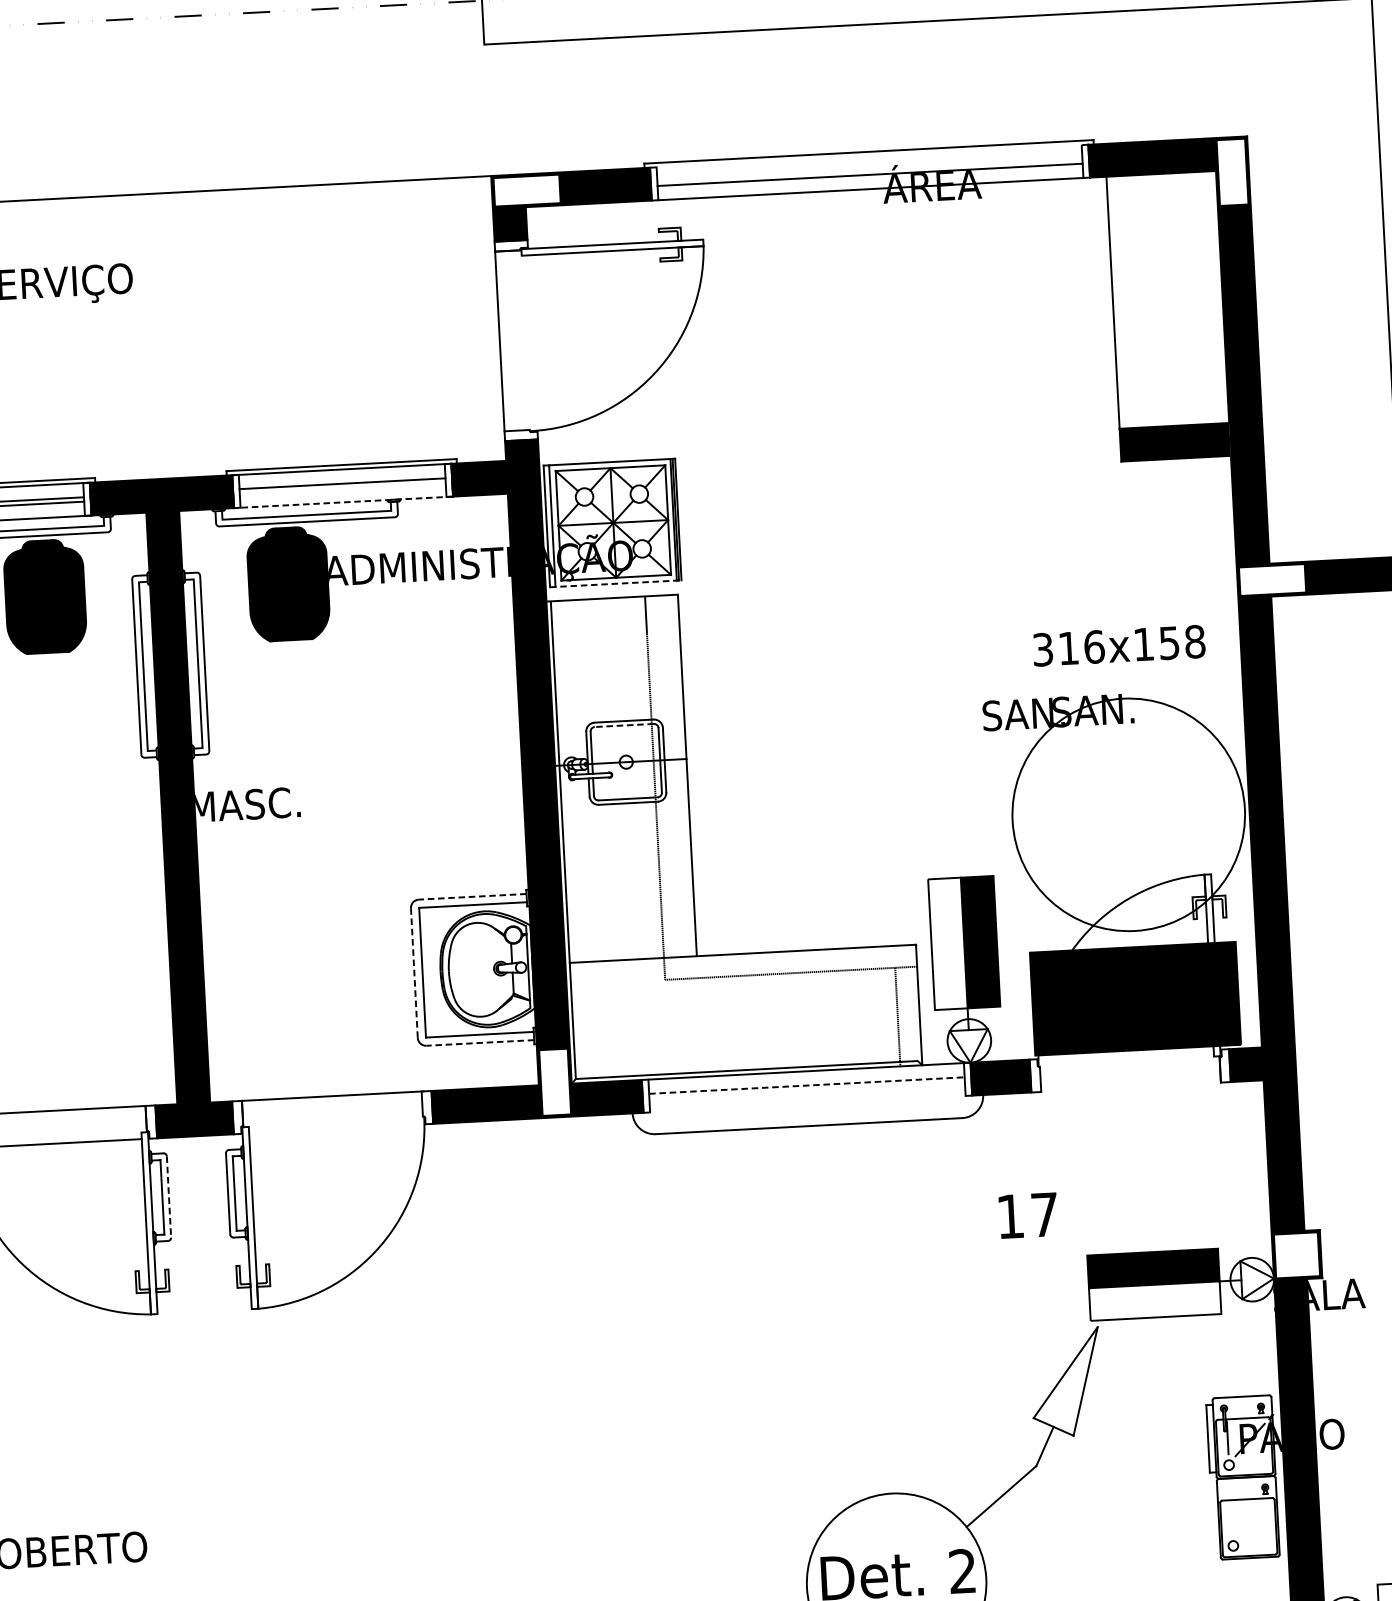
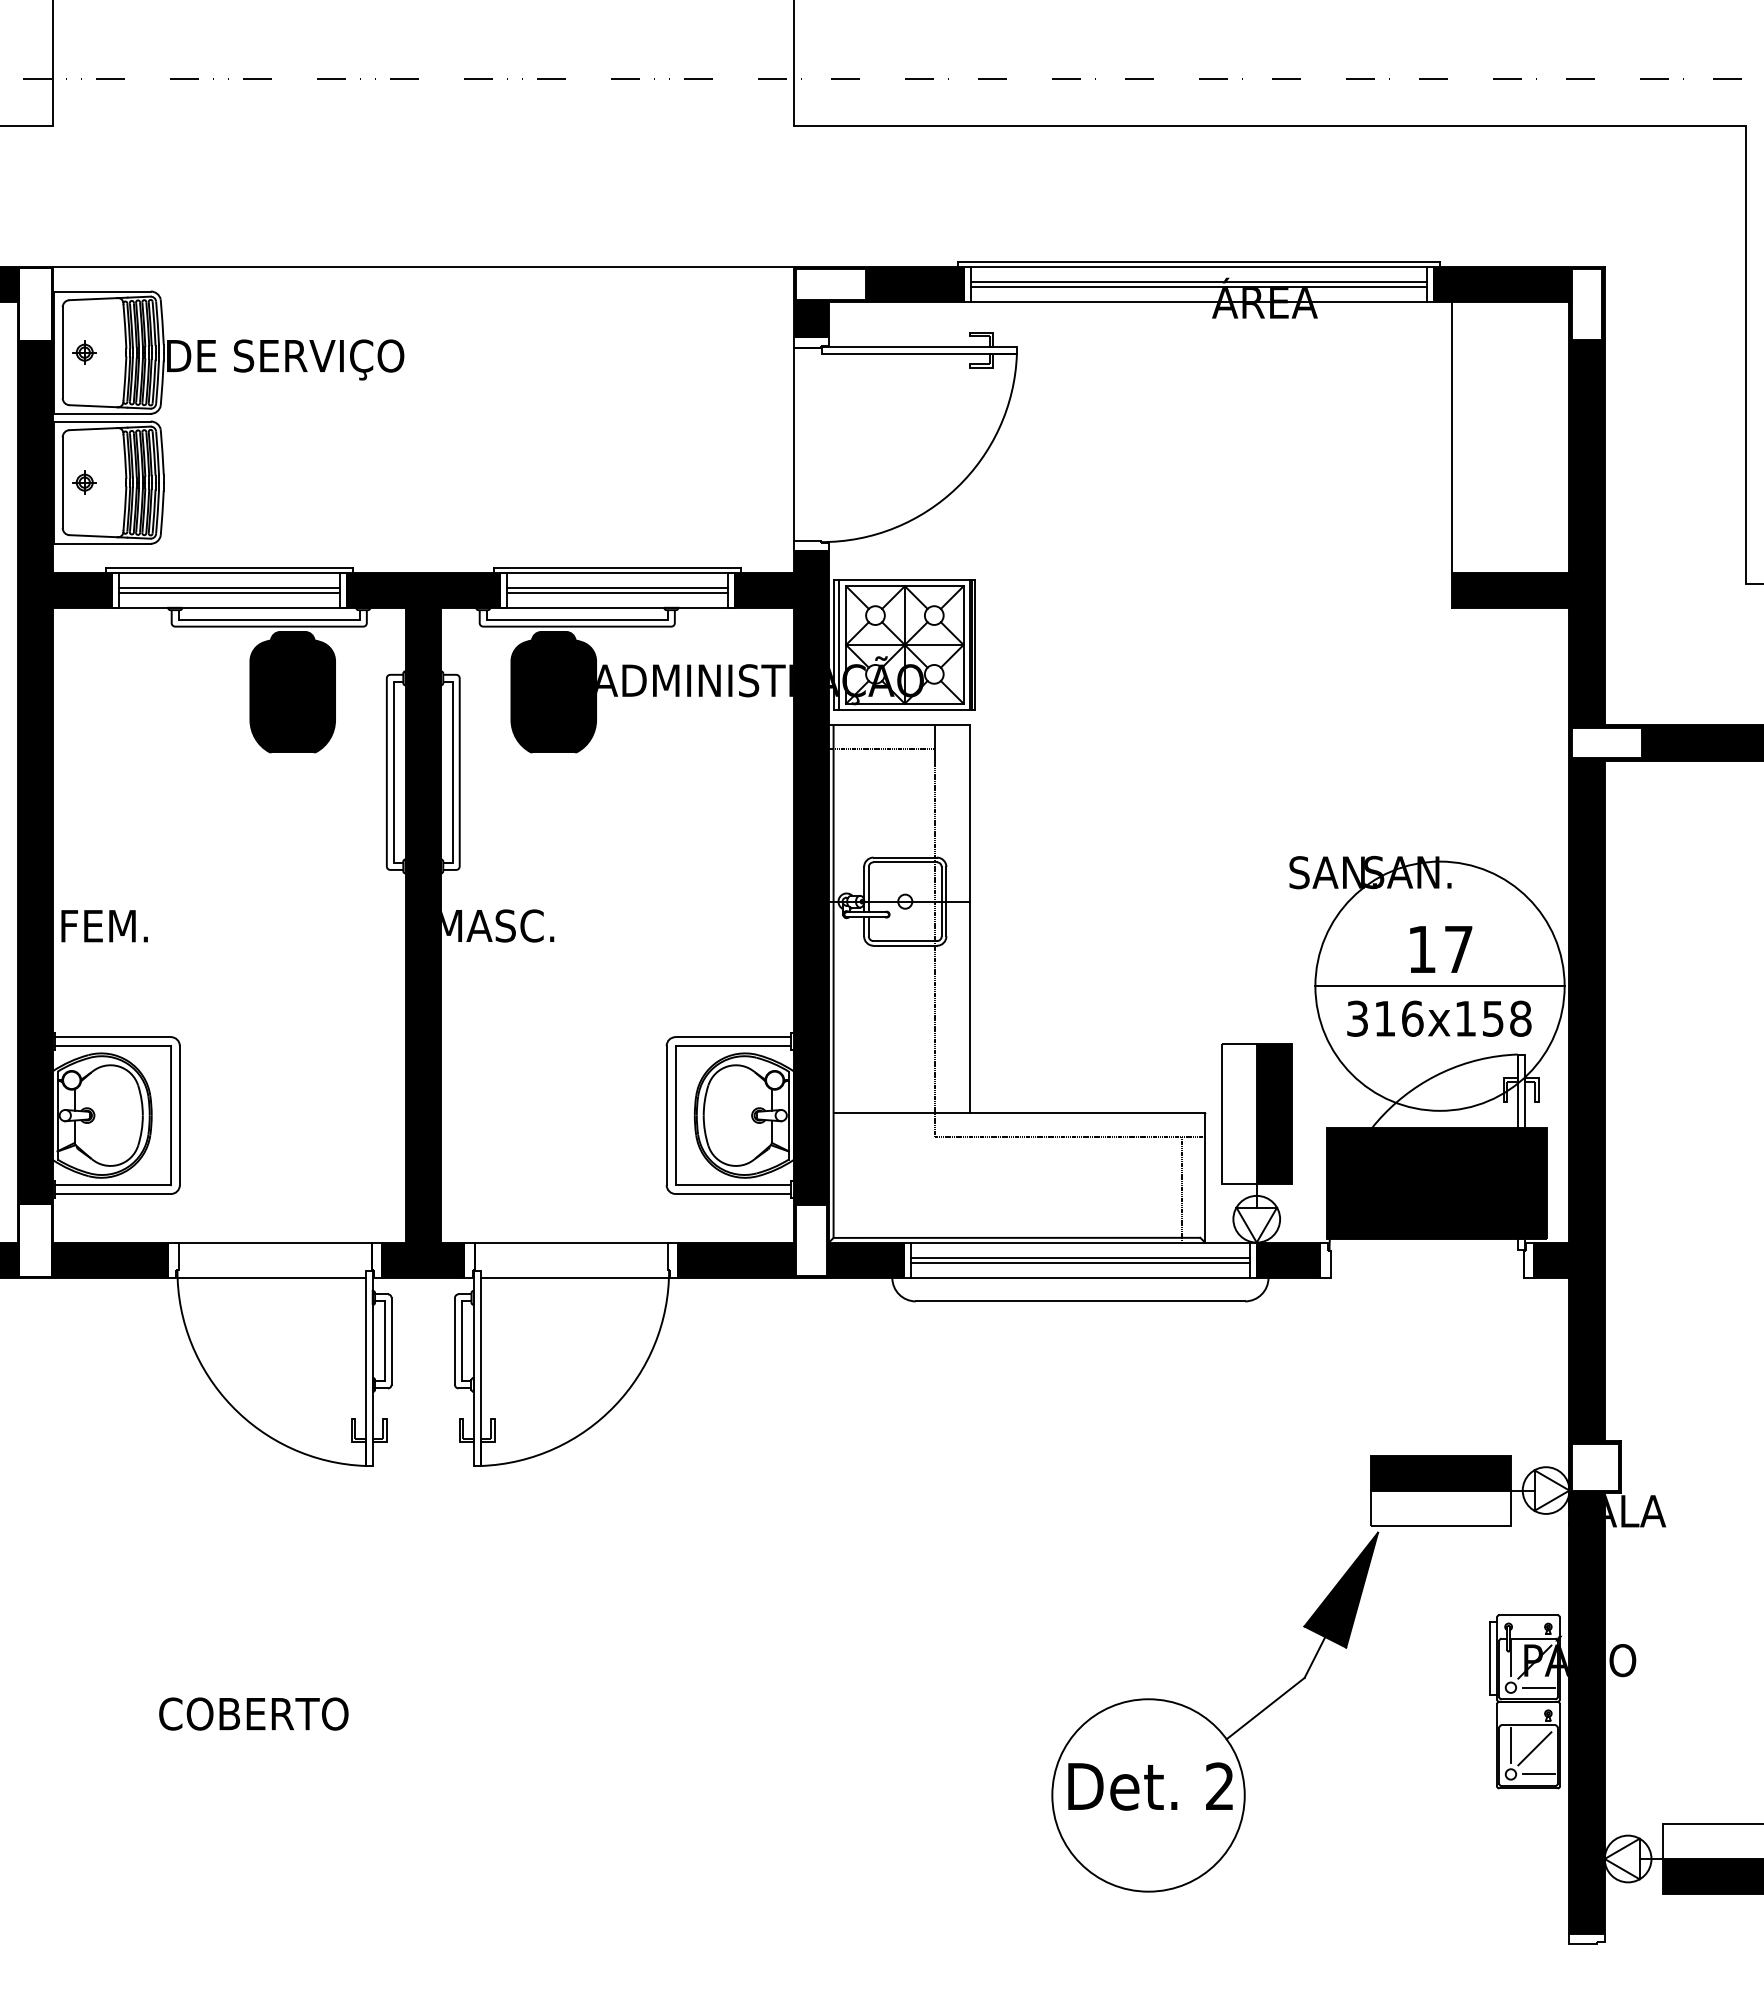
line: (869, 155) -> (1199, 266), added
line: (870, 170) -> (1199, 282), added
line: (342, 488) -> (616, 592), added
line: (343, 502) -> (617, 607), dashed -> solid
line: (616, 584) -> (904, 710), dashed -> solid
line: (596, 620) -> (881, 748), added
text: (1119, 645) -> (1439, 1018), moved
line: (624, 725) -> (905, 862), dashed -> solid
line: (1128, 815) -> (1439, 986), added
line: (472, 897) -> (733, 1037), dashed -> solid
line: (414, 973) -> (666, 1115), dashed -> solid
line: (480, 1042) -> (733, 1193), dashed -> solid
line: (806, 1085) -> (1080, 1257), dashed -> solid
line: (807, 1089) -> (1080, 1262), added
line: (807, 1103) -> (1080, 1277), added
line: (337, 1128) -> (575, 1277), added
line: (168, 1197) -> (391, 1341), dashed -> solid
text: (1028, 1215) -> (1441, 949), moved
fill: (1066, 1381) -> (1341, 1589), added
line: (1254, 1463) -> (1538, 1687), added
line: (1231, 1518) -> (1510, 1744), added
line: (1254, 1520) -> (1534, 1748), added
line: (1259, 1544) -> (1538, 1774), added

